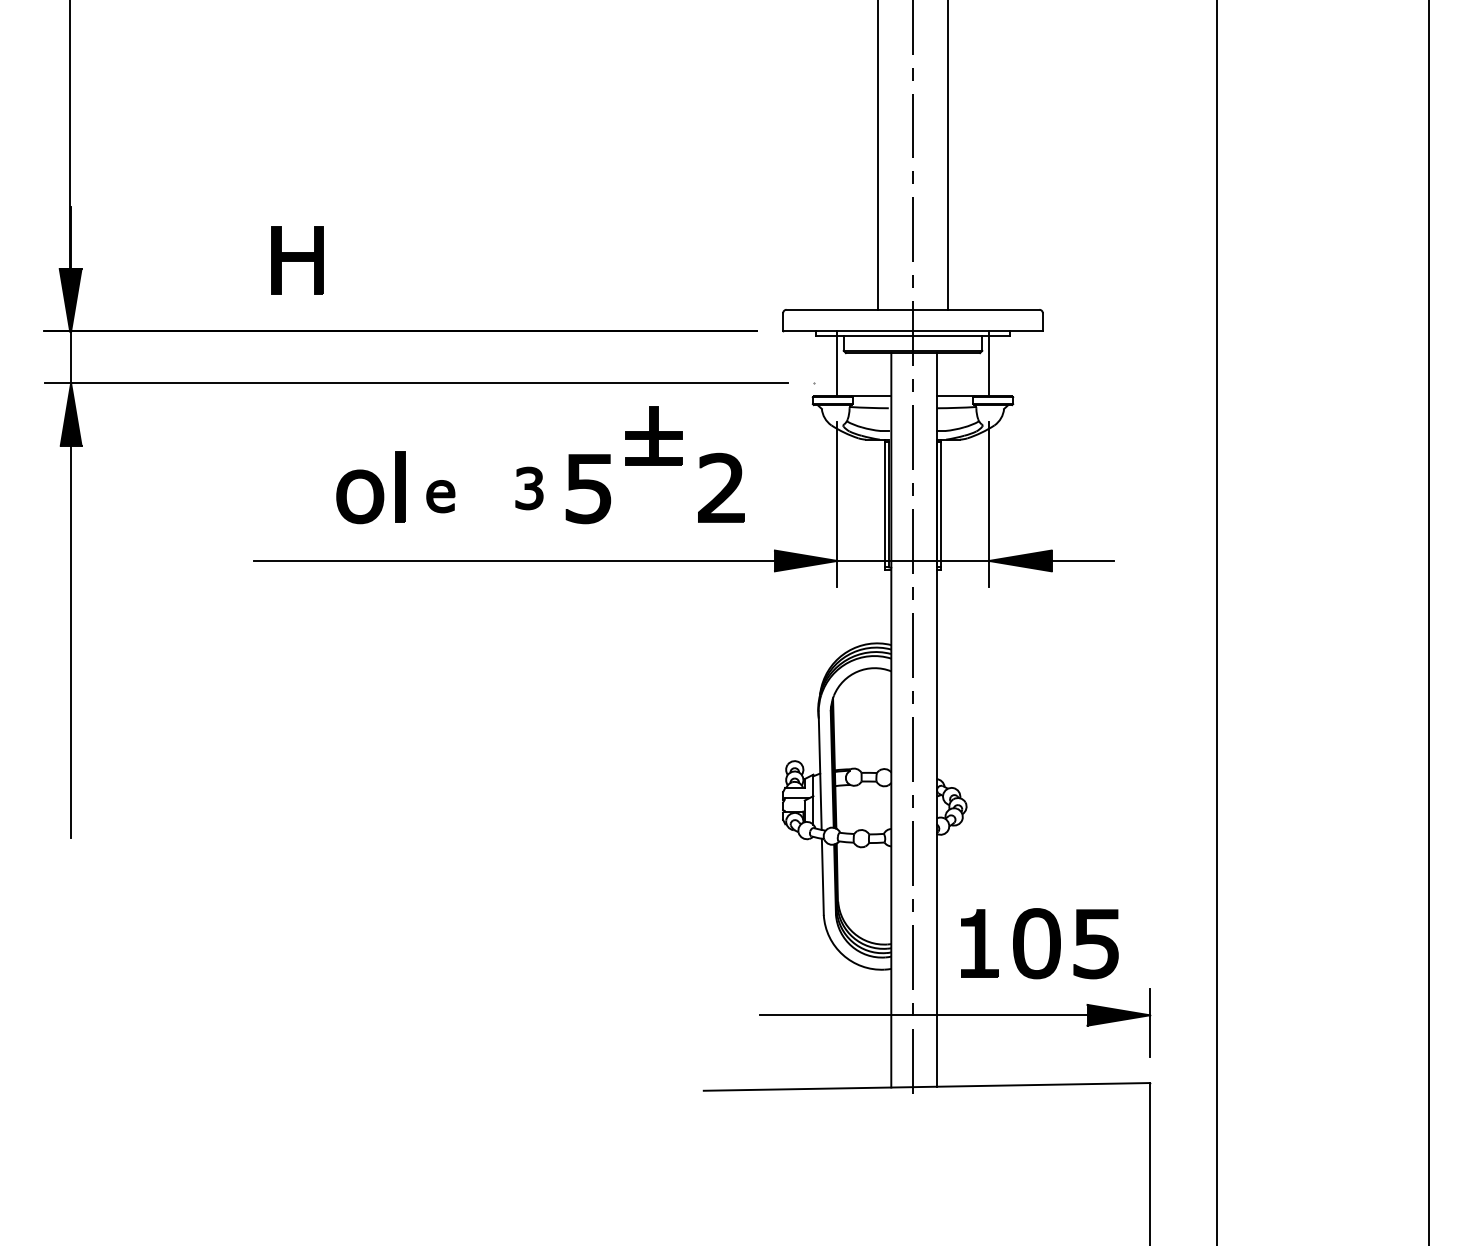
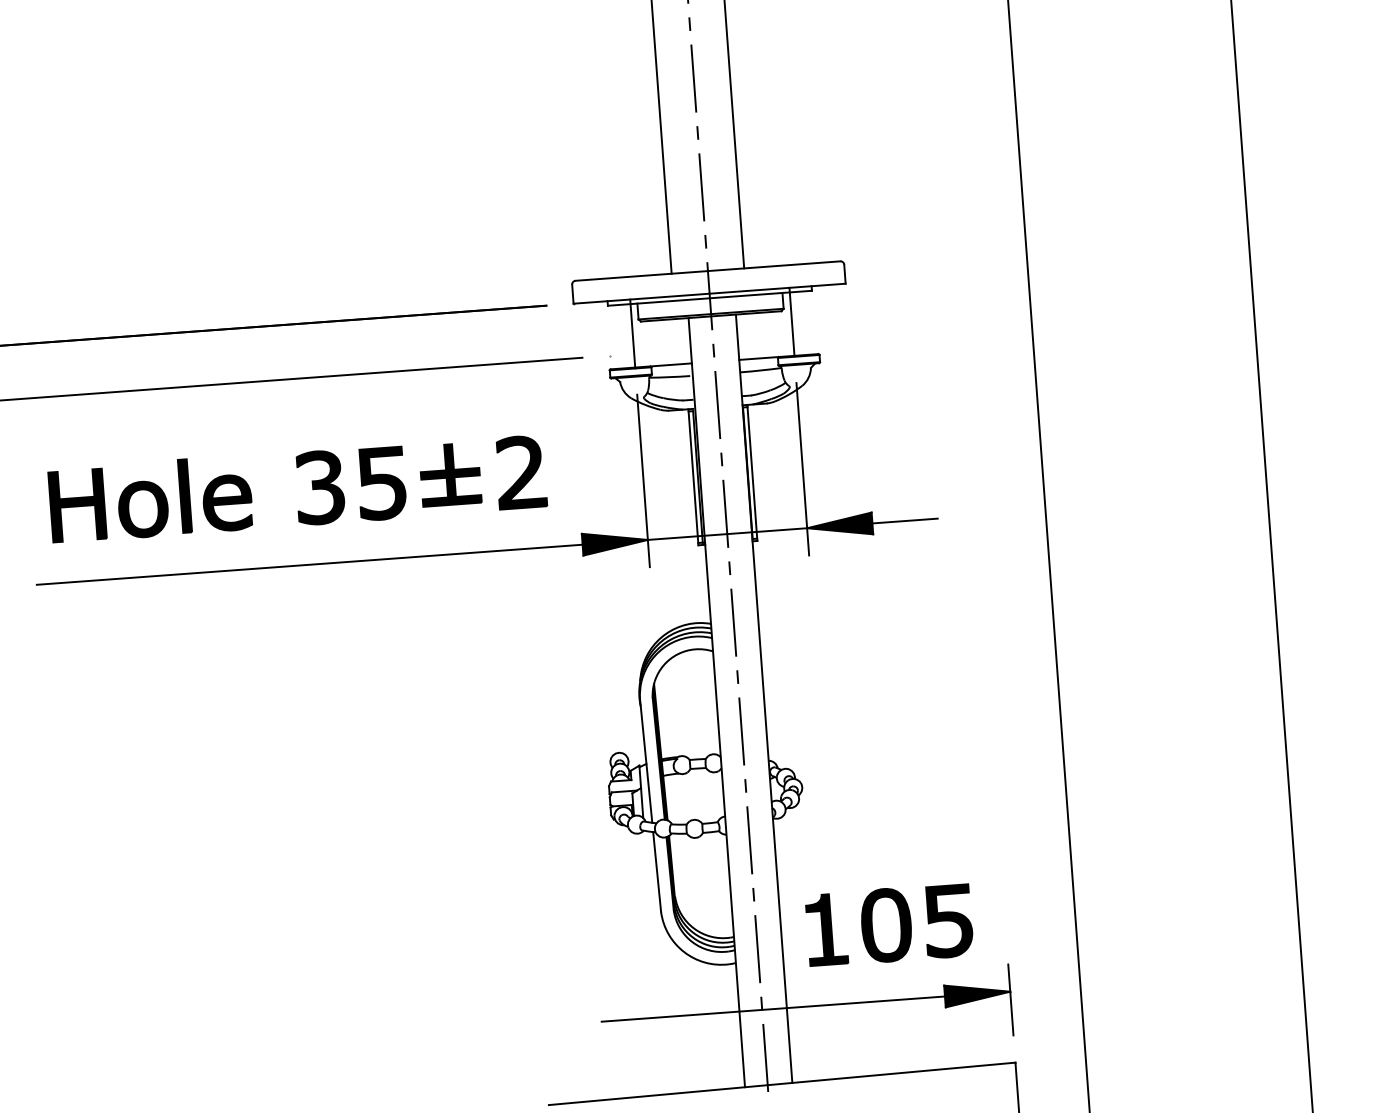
part: (297, 260) -> (77, 505), moved
part: (653, 435) -> (449, 473), moved
part: (529, 488) -> (320, 487), size x1.67
part: (440, 496) -> (227, 502), size x1.67

